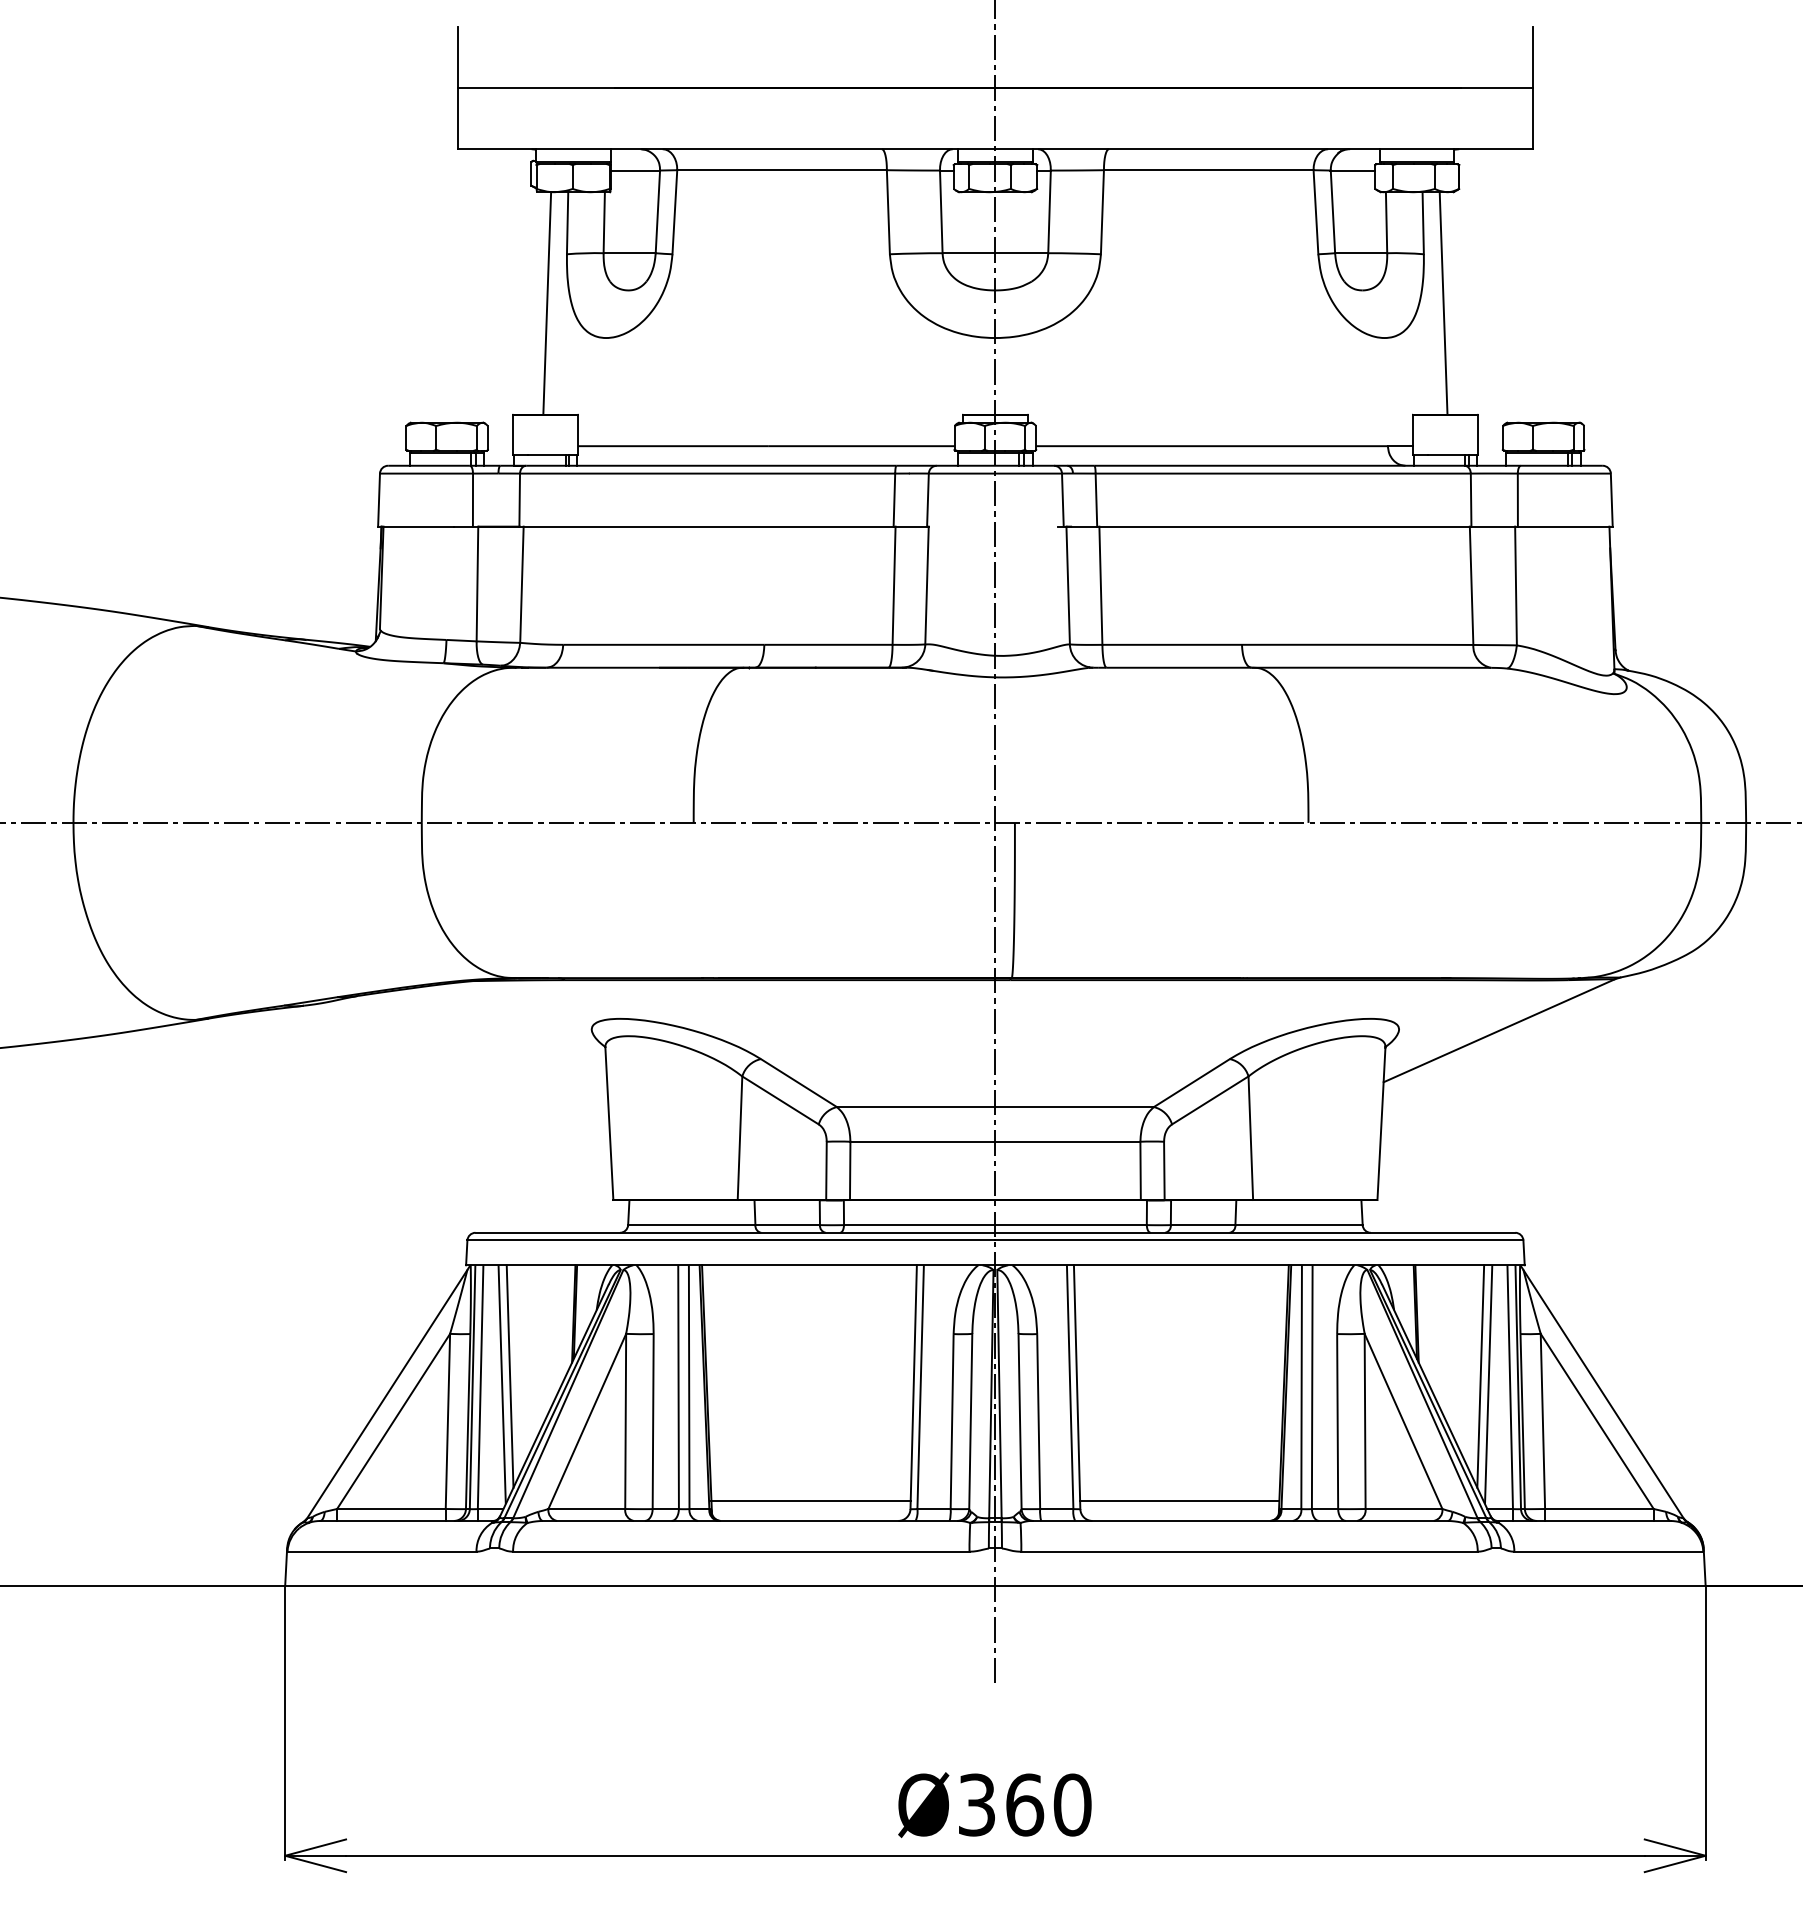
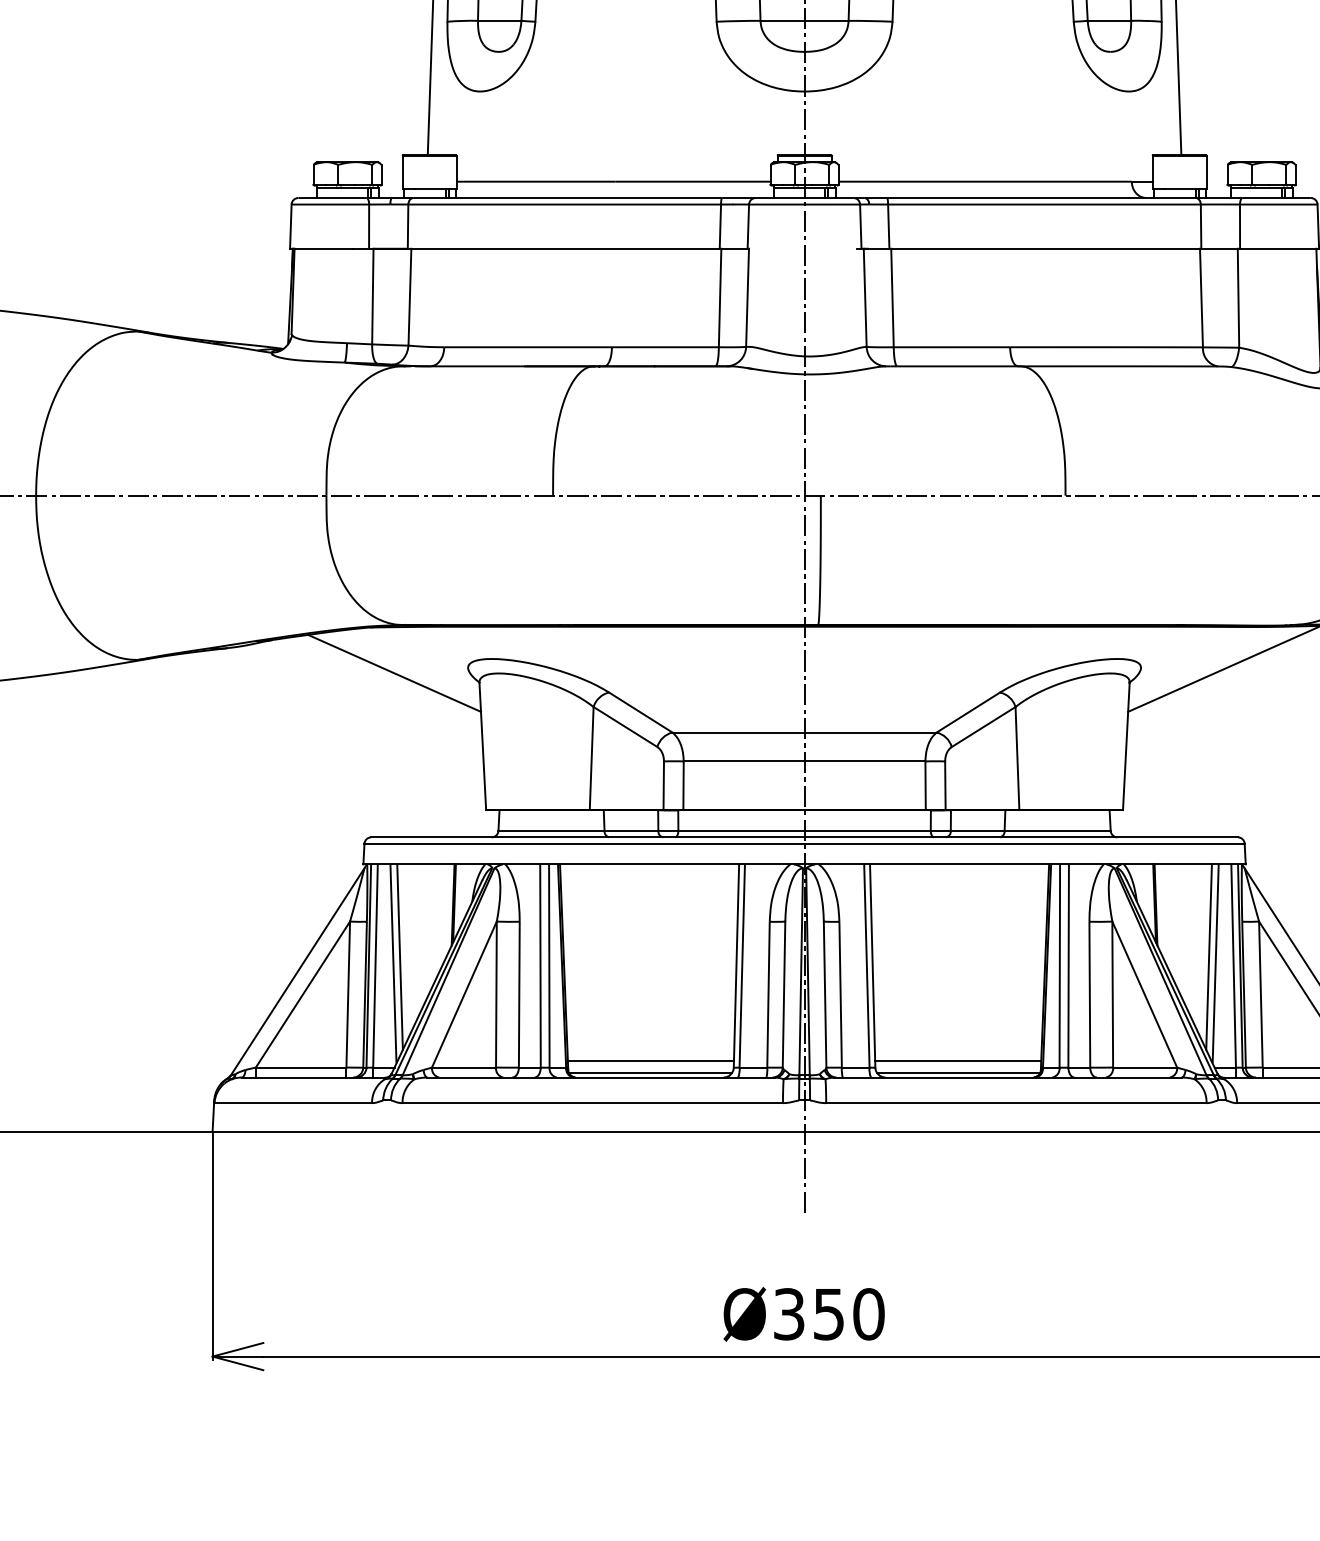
line: (503, 1035) -> (394, 672), added
line: (810, 1515) -> (650, 1072), added
line: (1180, 1515) -> (958, 1072), added
text: (1025, 1804) -> (829, 1313), Ø360 -> Ø350

